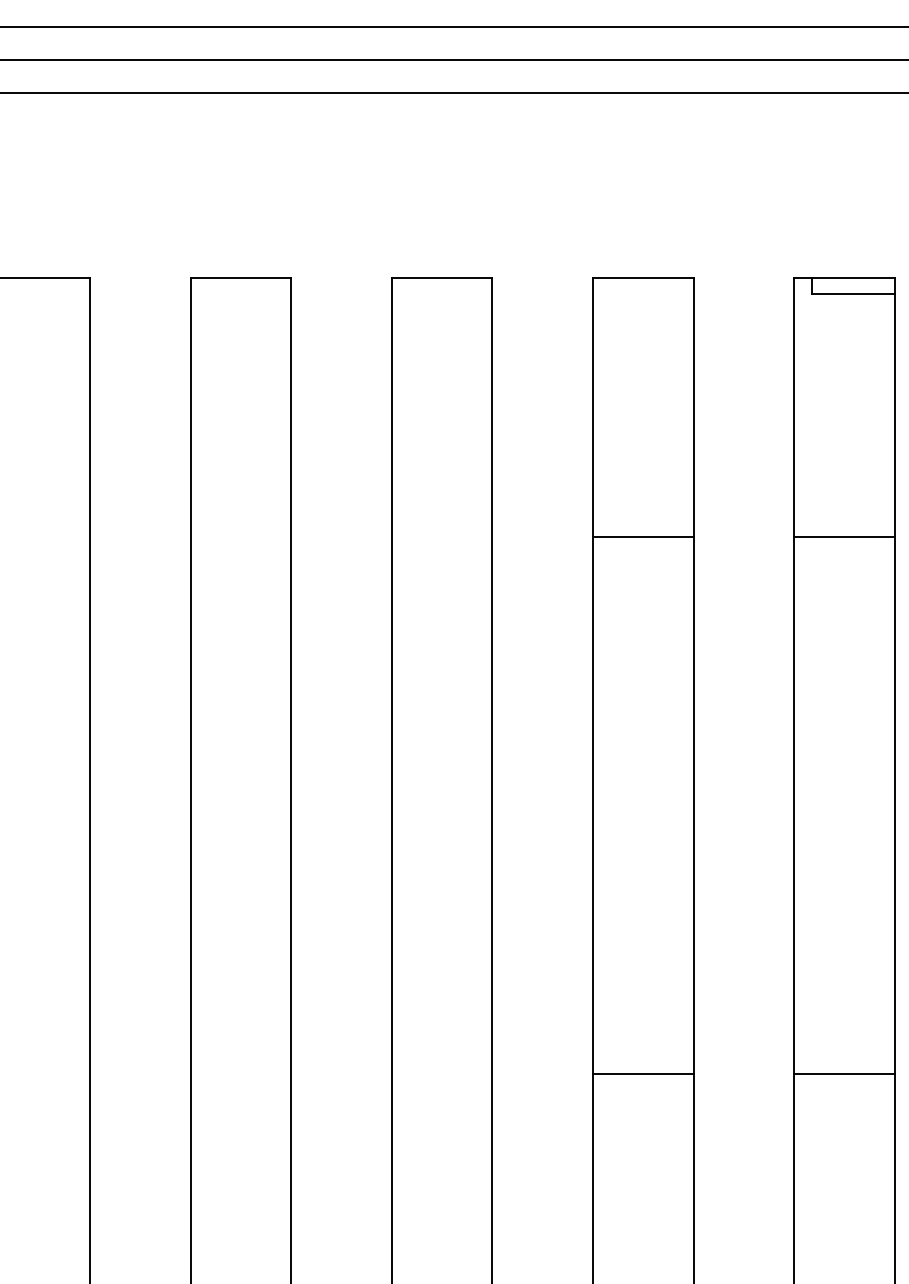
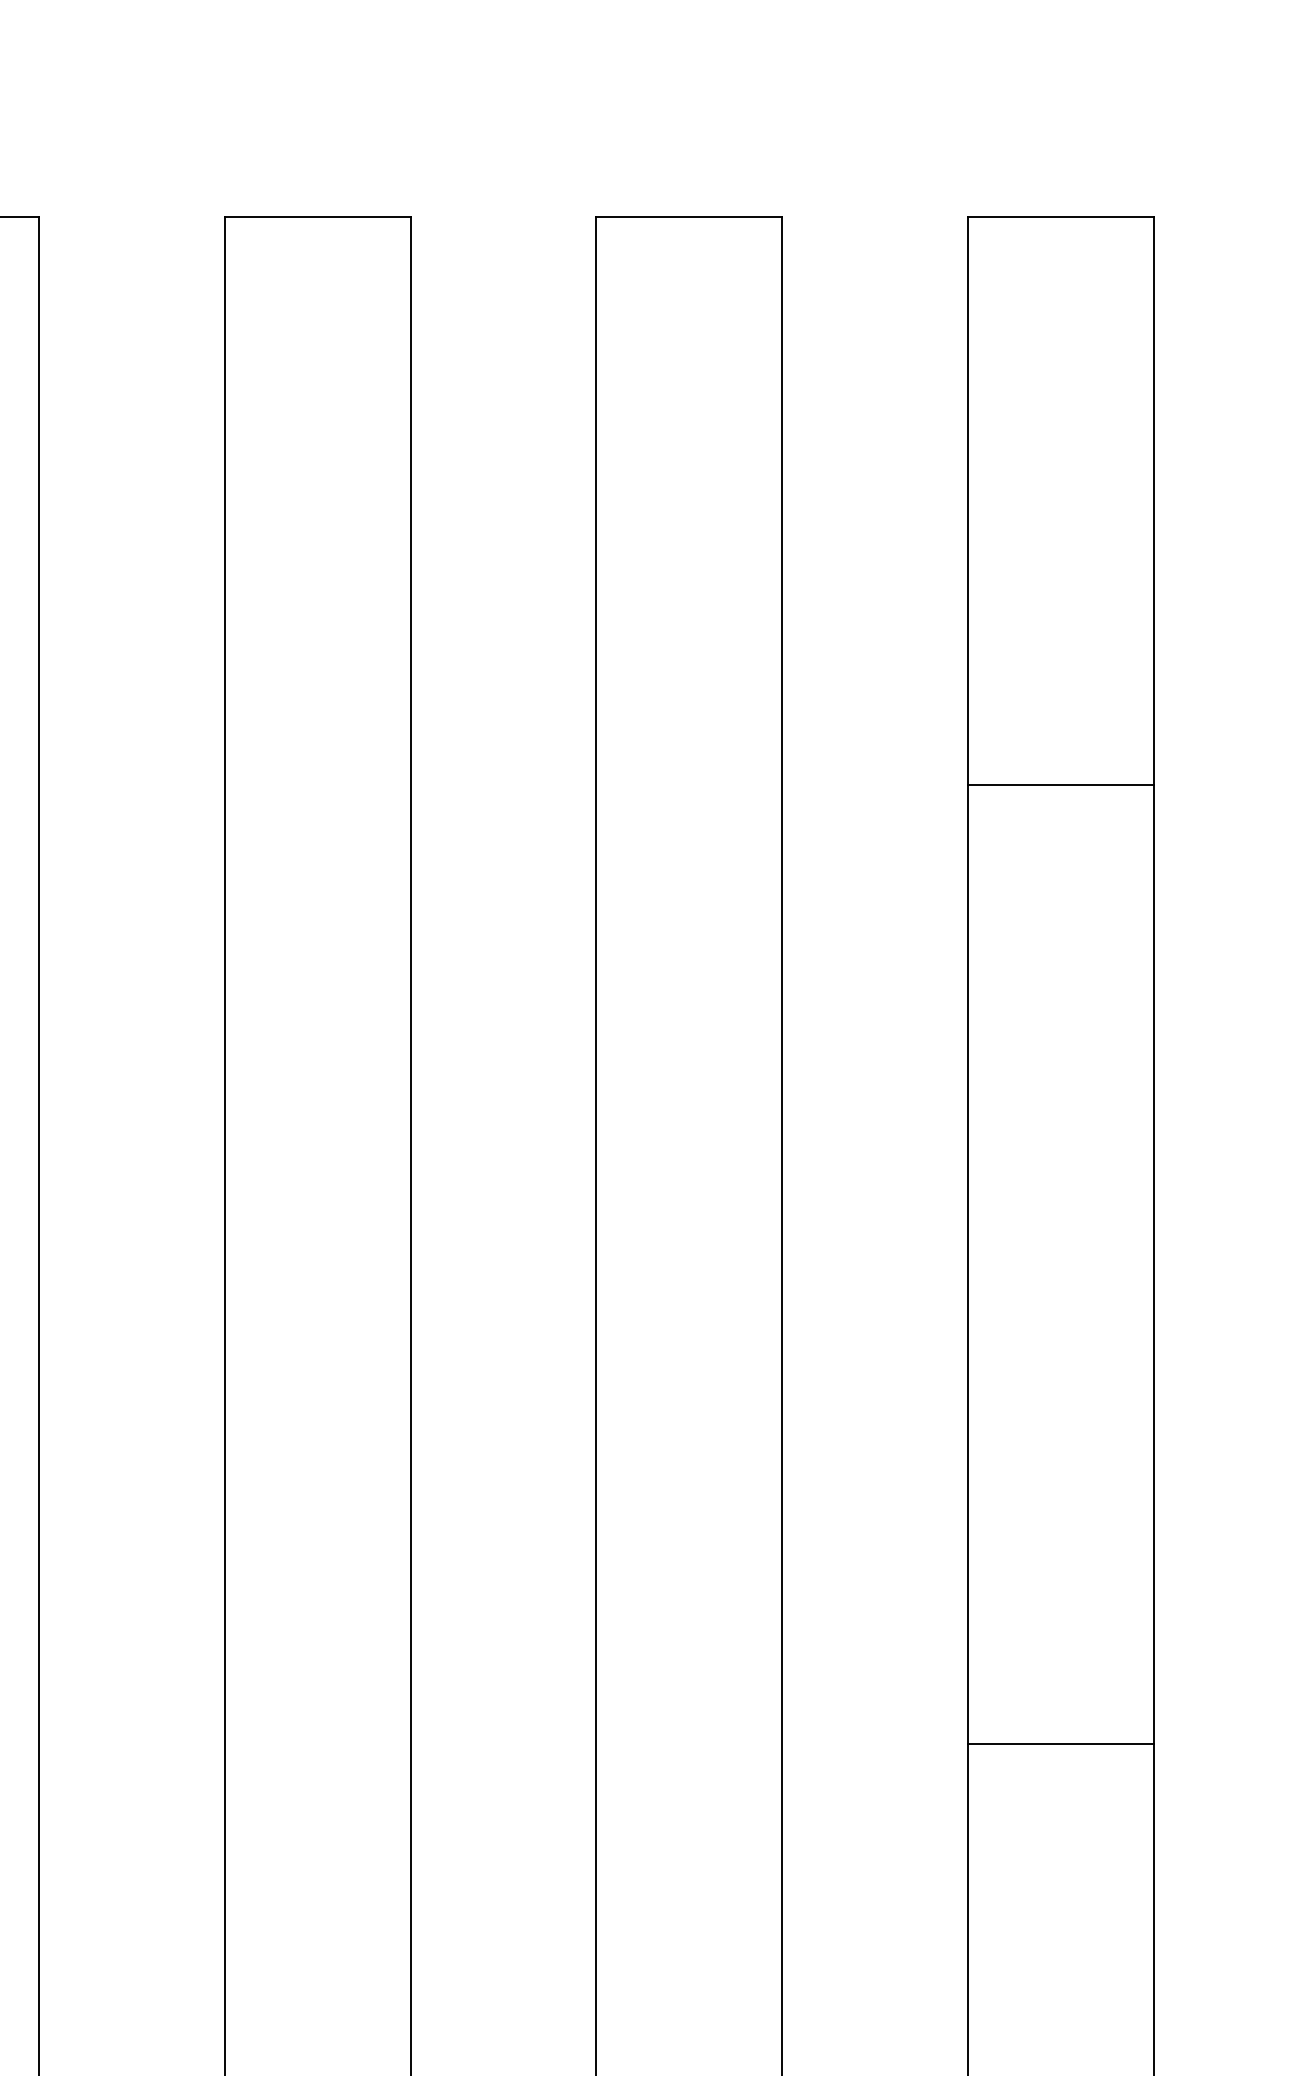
line: (643, 537) -> (1061, 785), moved
line: (643, 1073) -> (1061, 1743), moved

